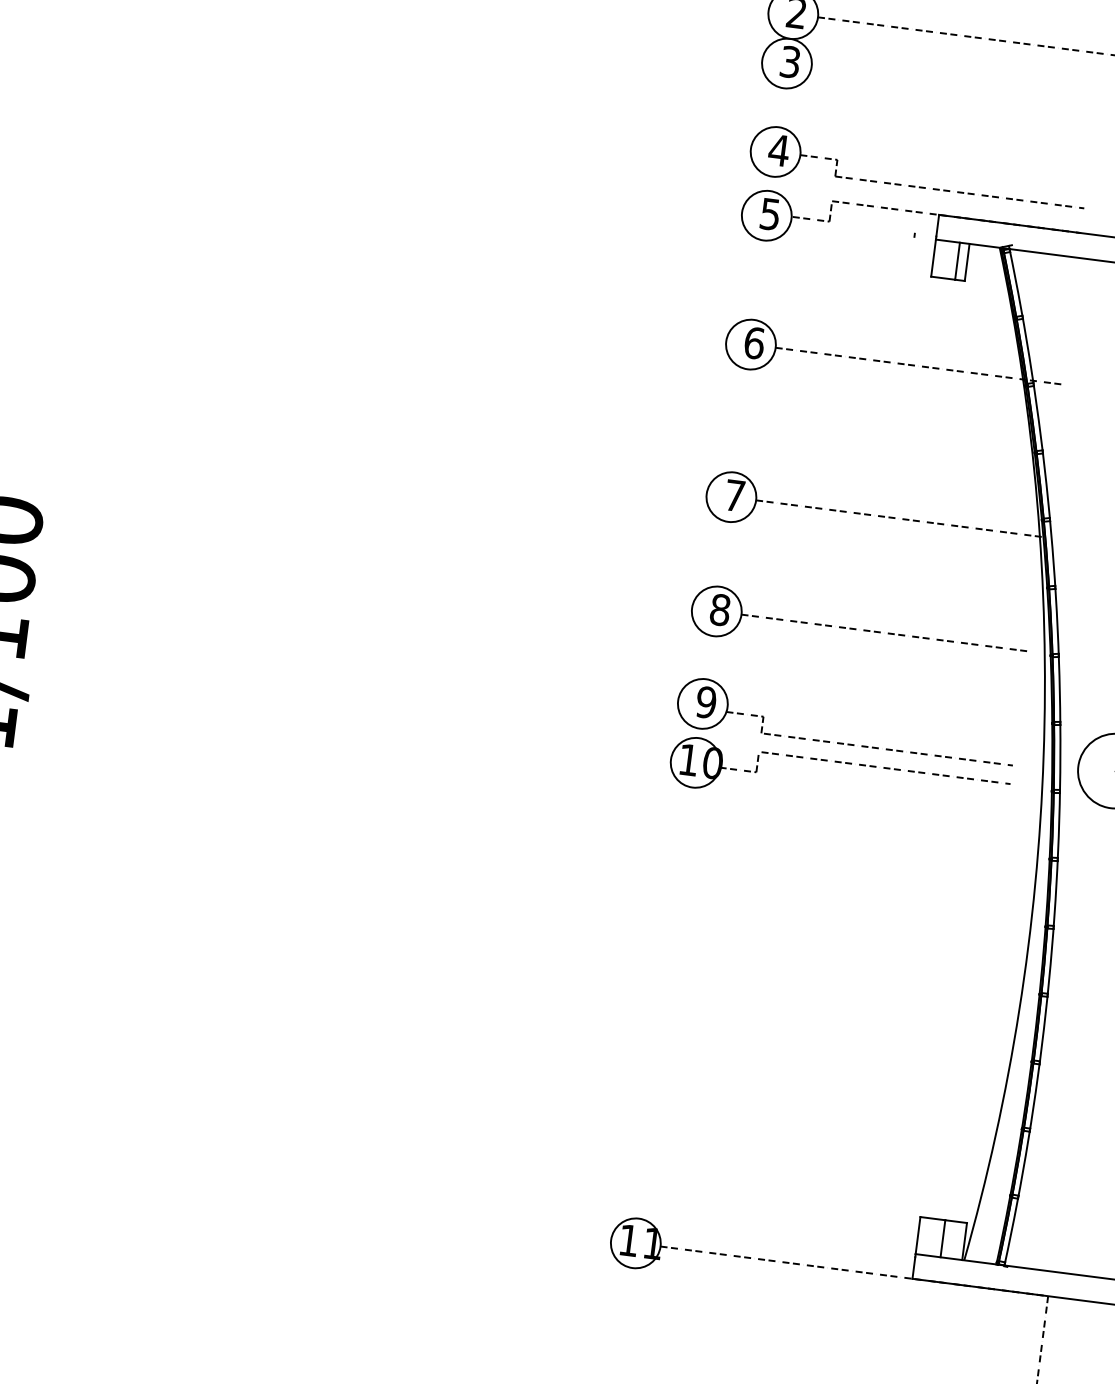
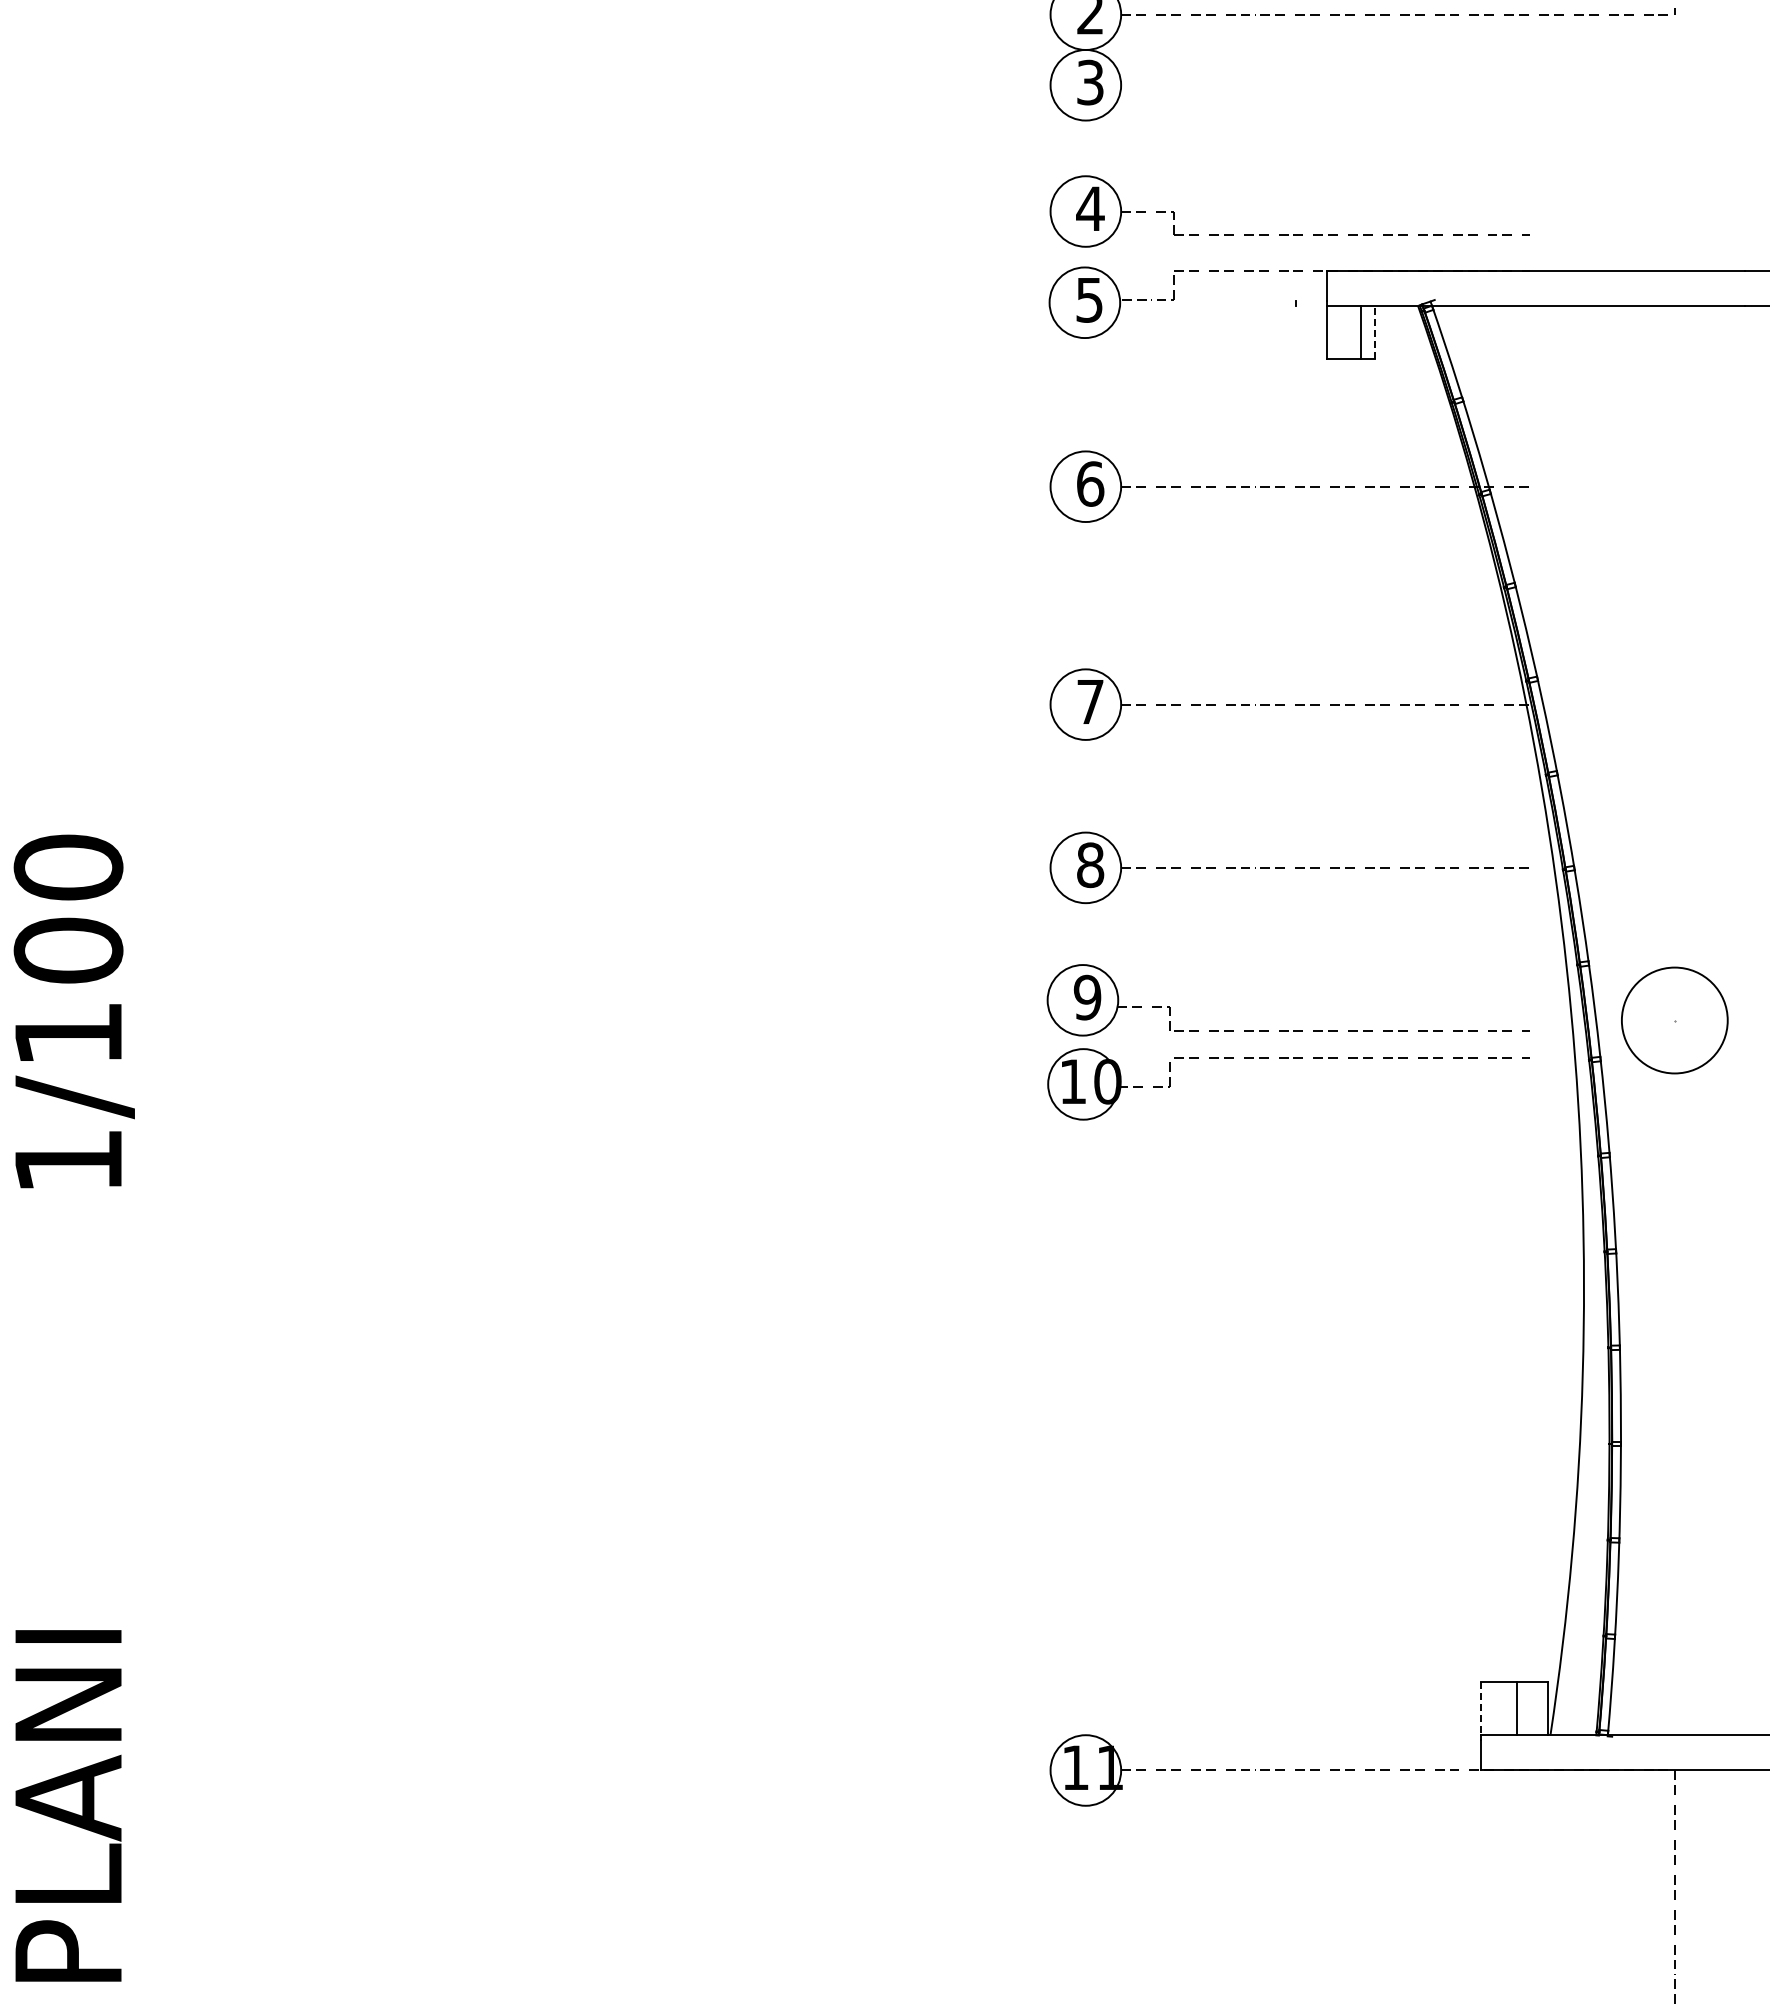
line: (966, 261) -> (1374, 331), solid -> dashed
line: (918, 1236) -> (1481, 1709), solid -> dashed

